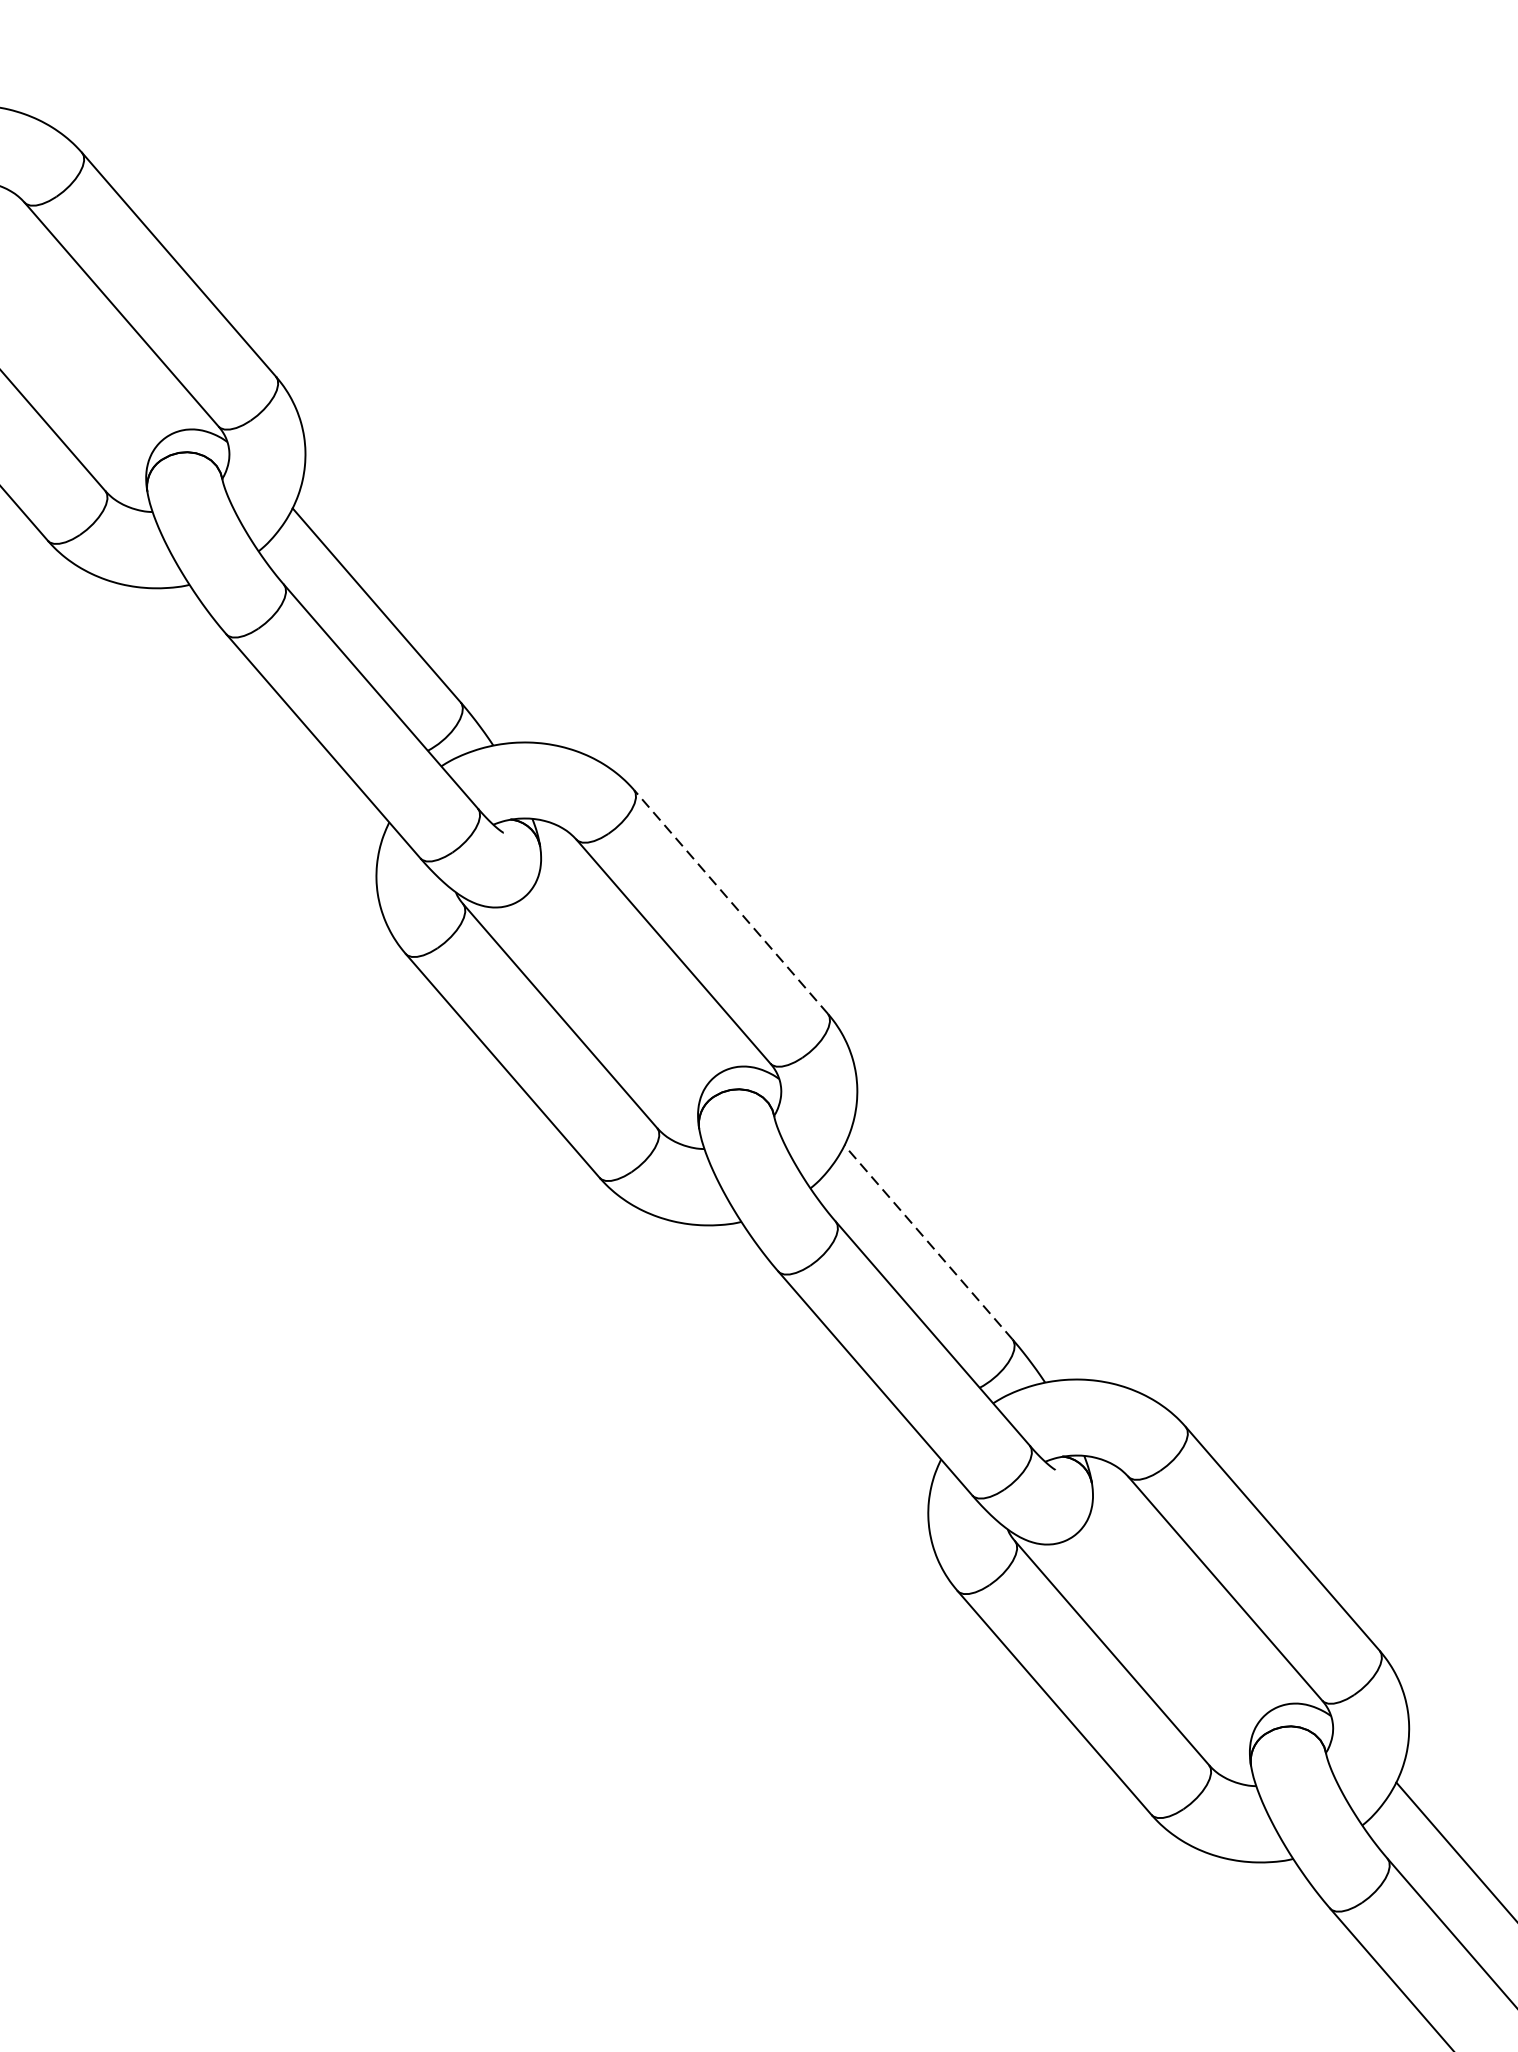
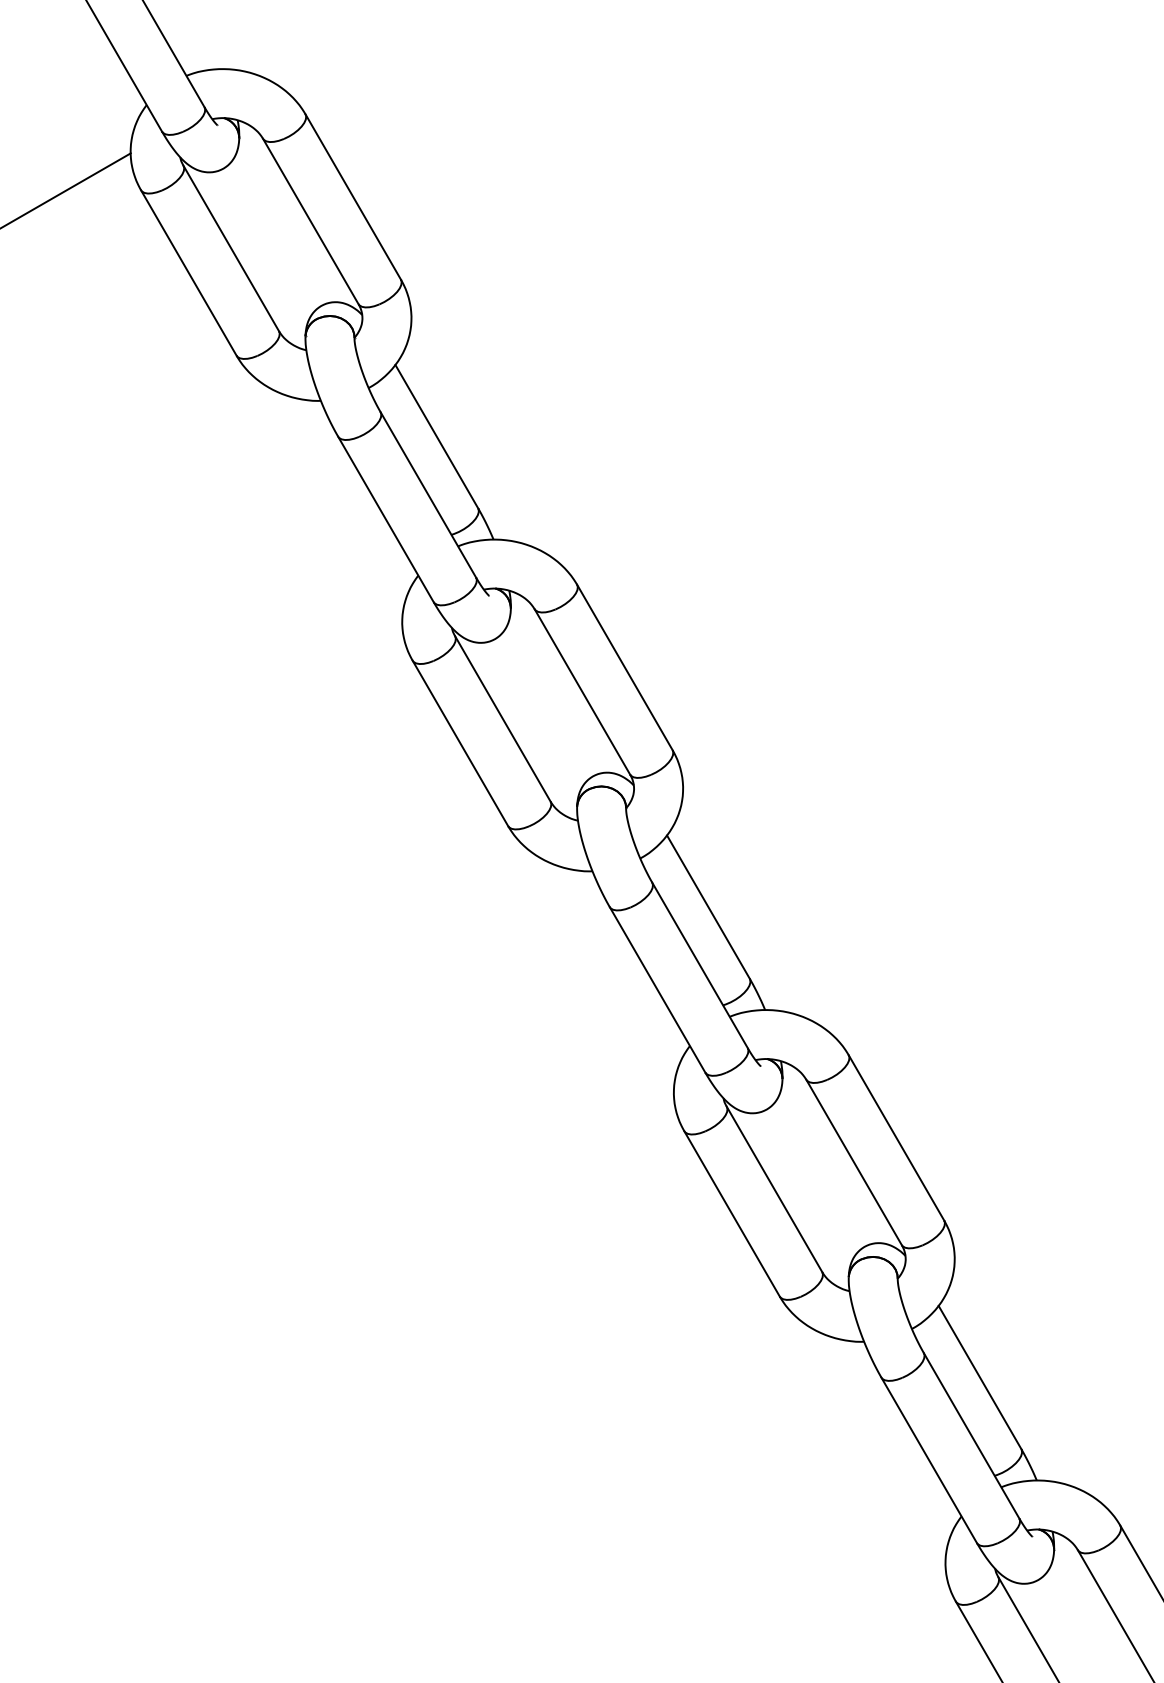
line: (730, 902) -> (624, 667), dashed -> solid
line: (928, 1243) -> (708, 907), dashed -> solid

